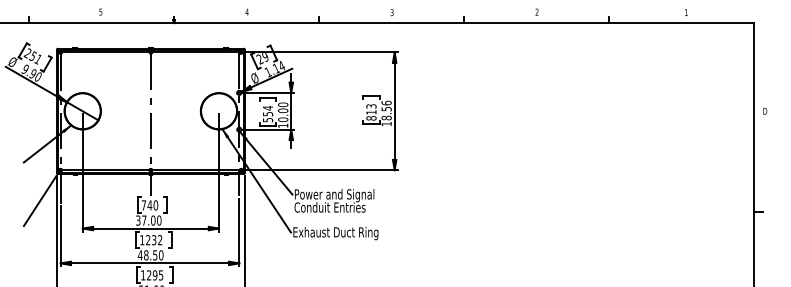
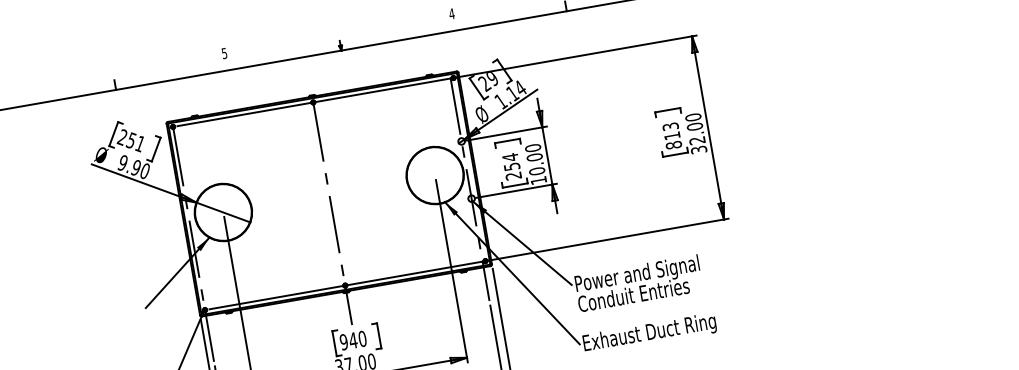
text: (386, 113) -> (695, 133), 18.56 -> 32.00
text: (267, 120) -> (512, 176), 554 -> 254
text: (143, 205) -> (343, 342), 740 -> 940

